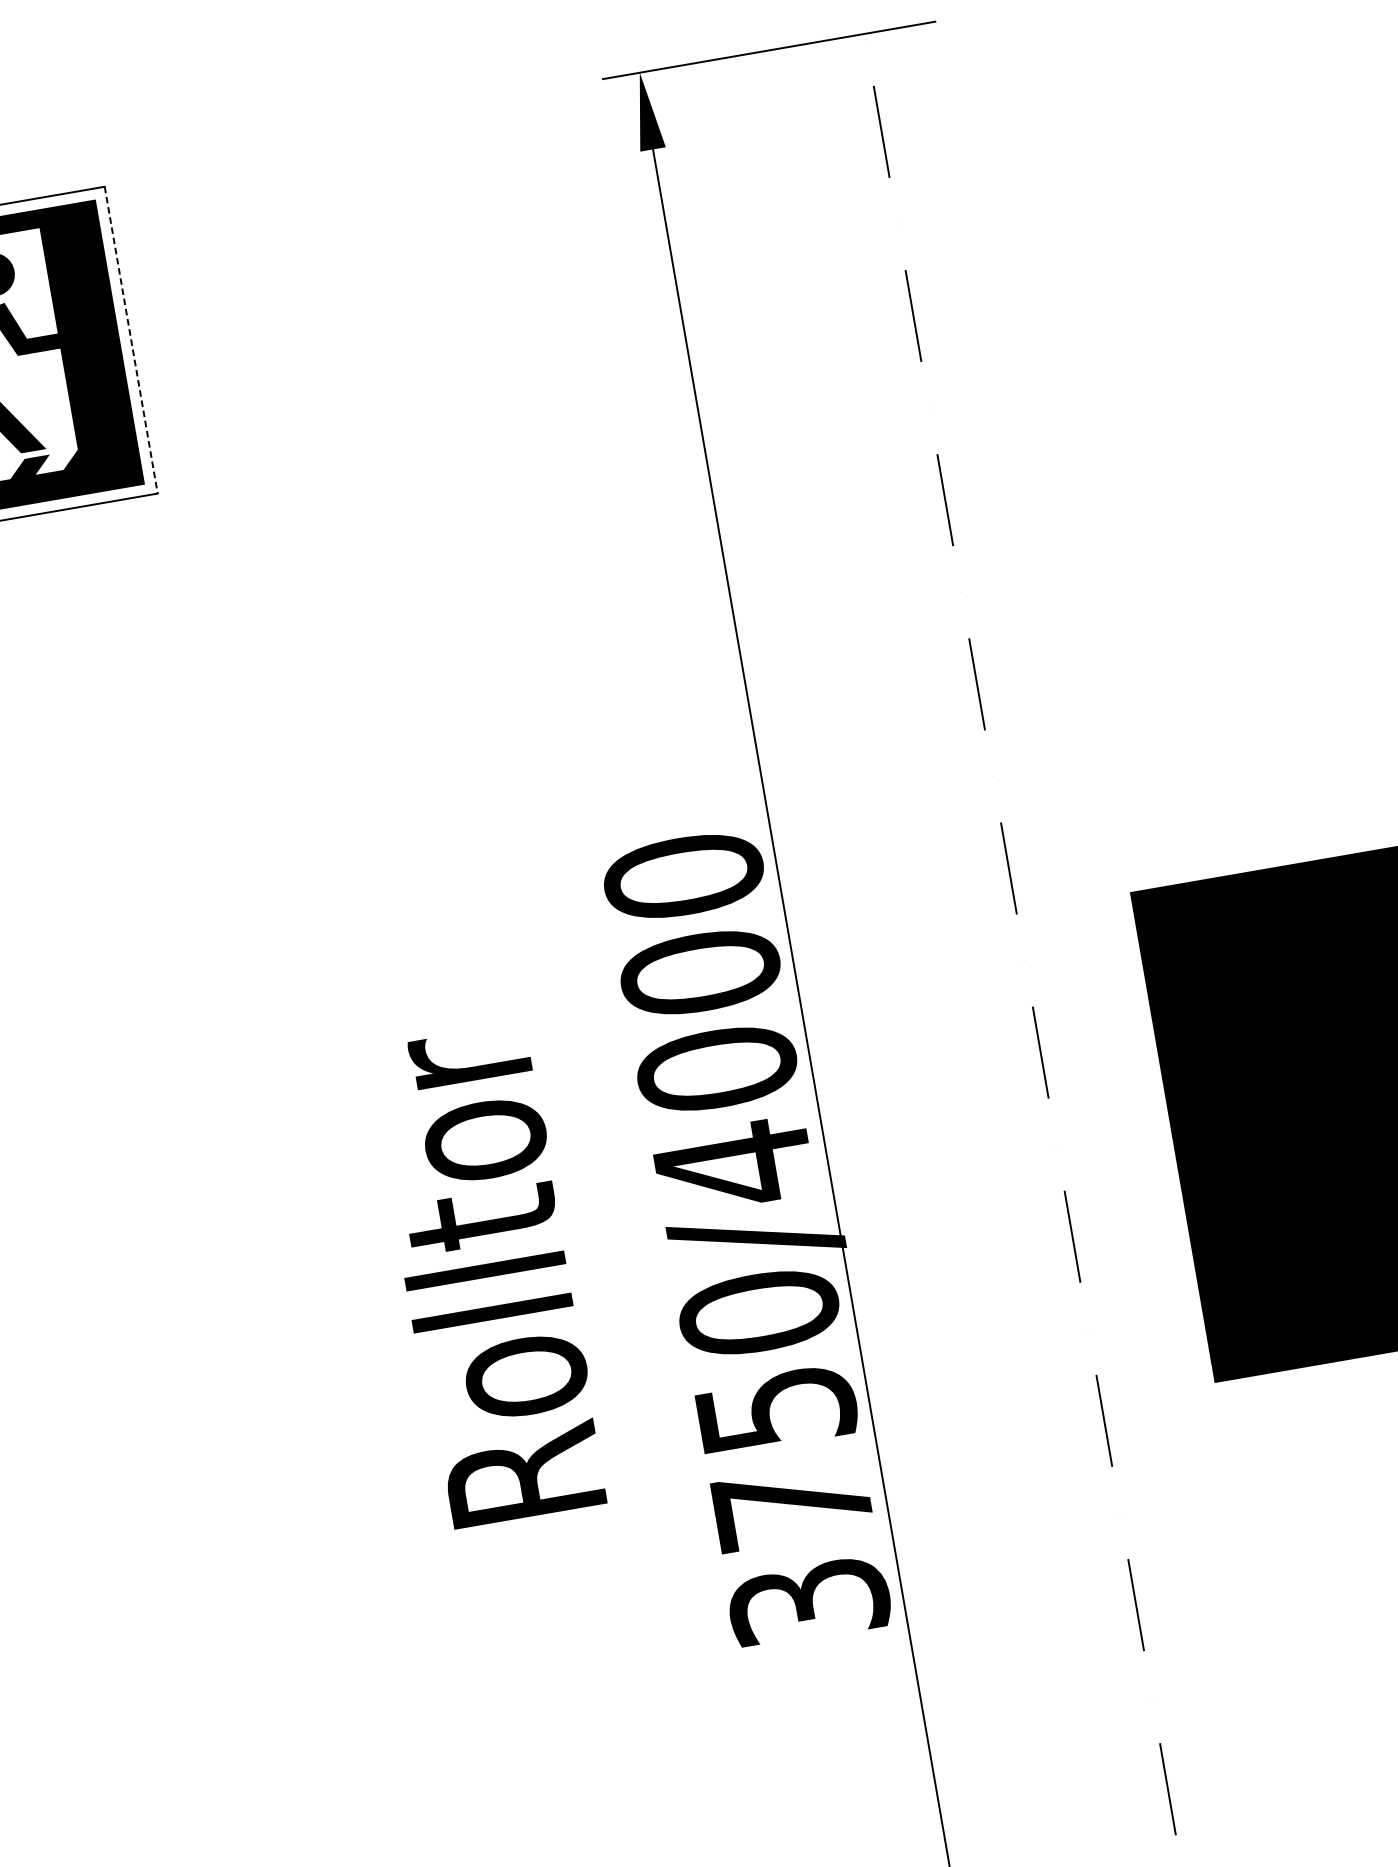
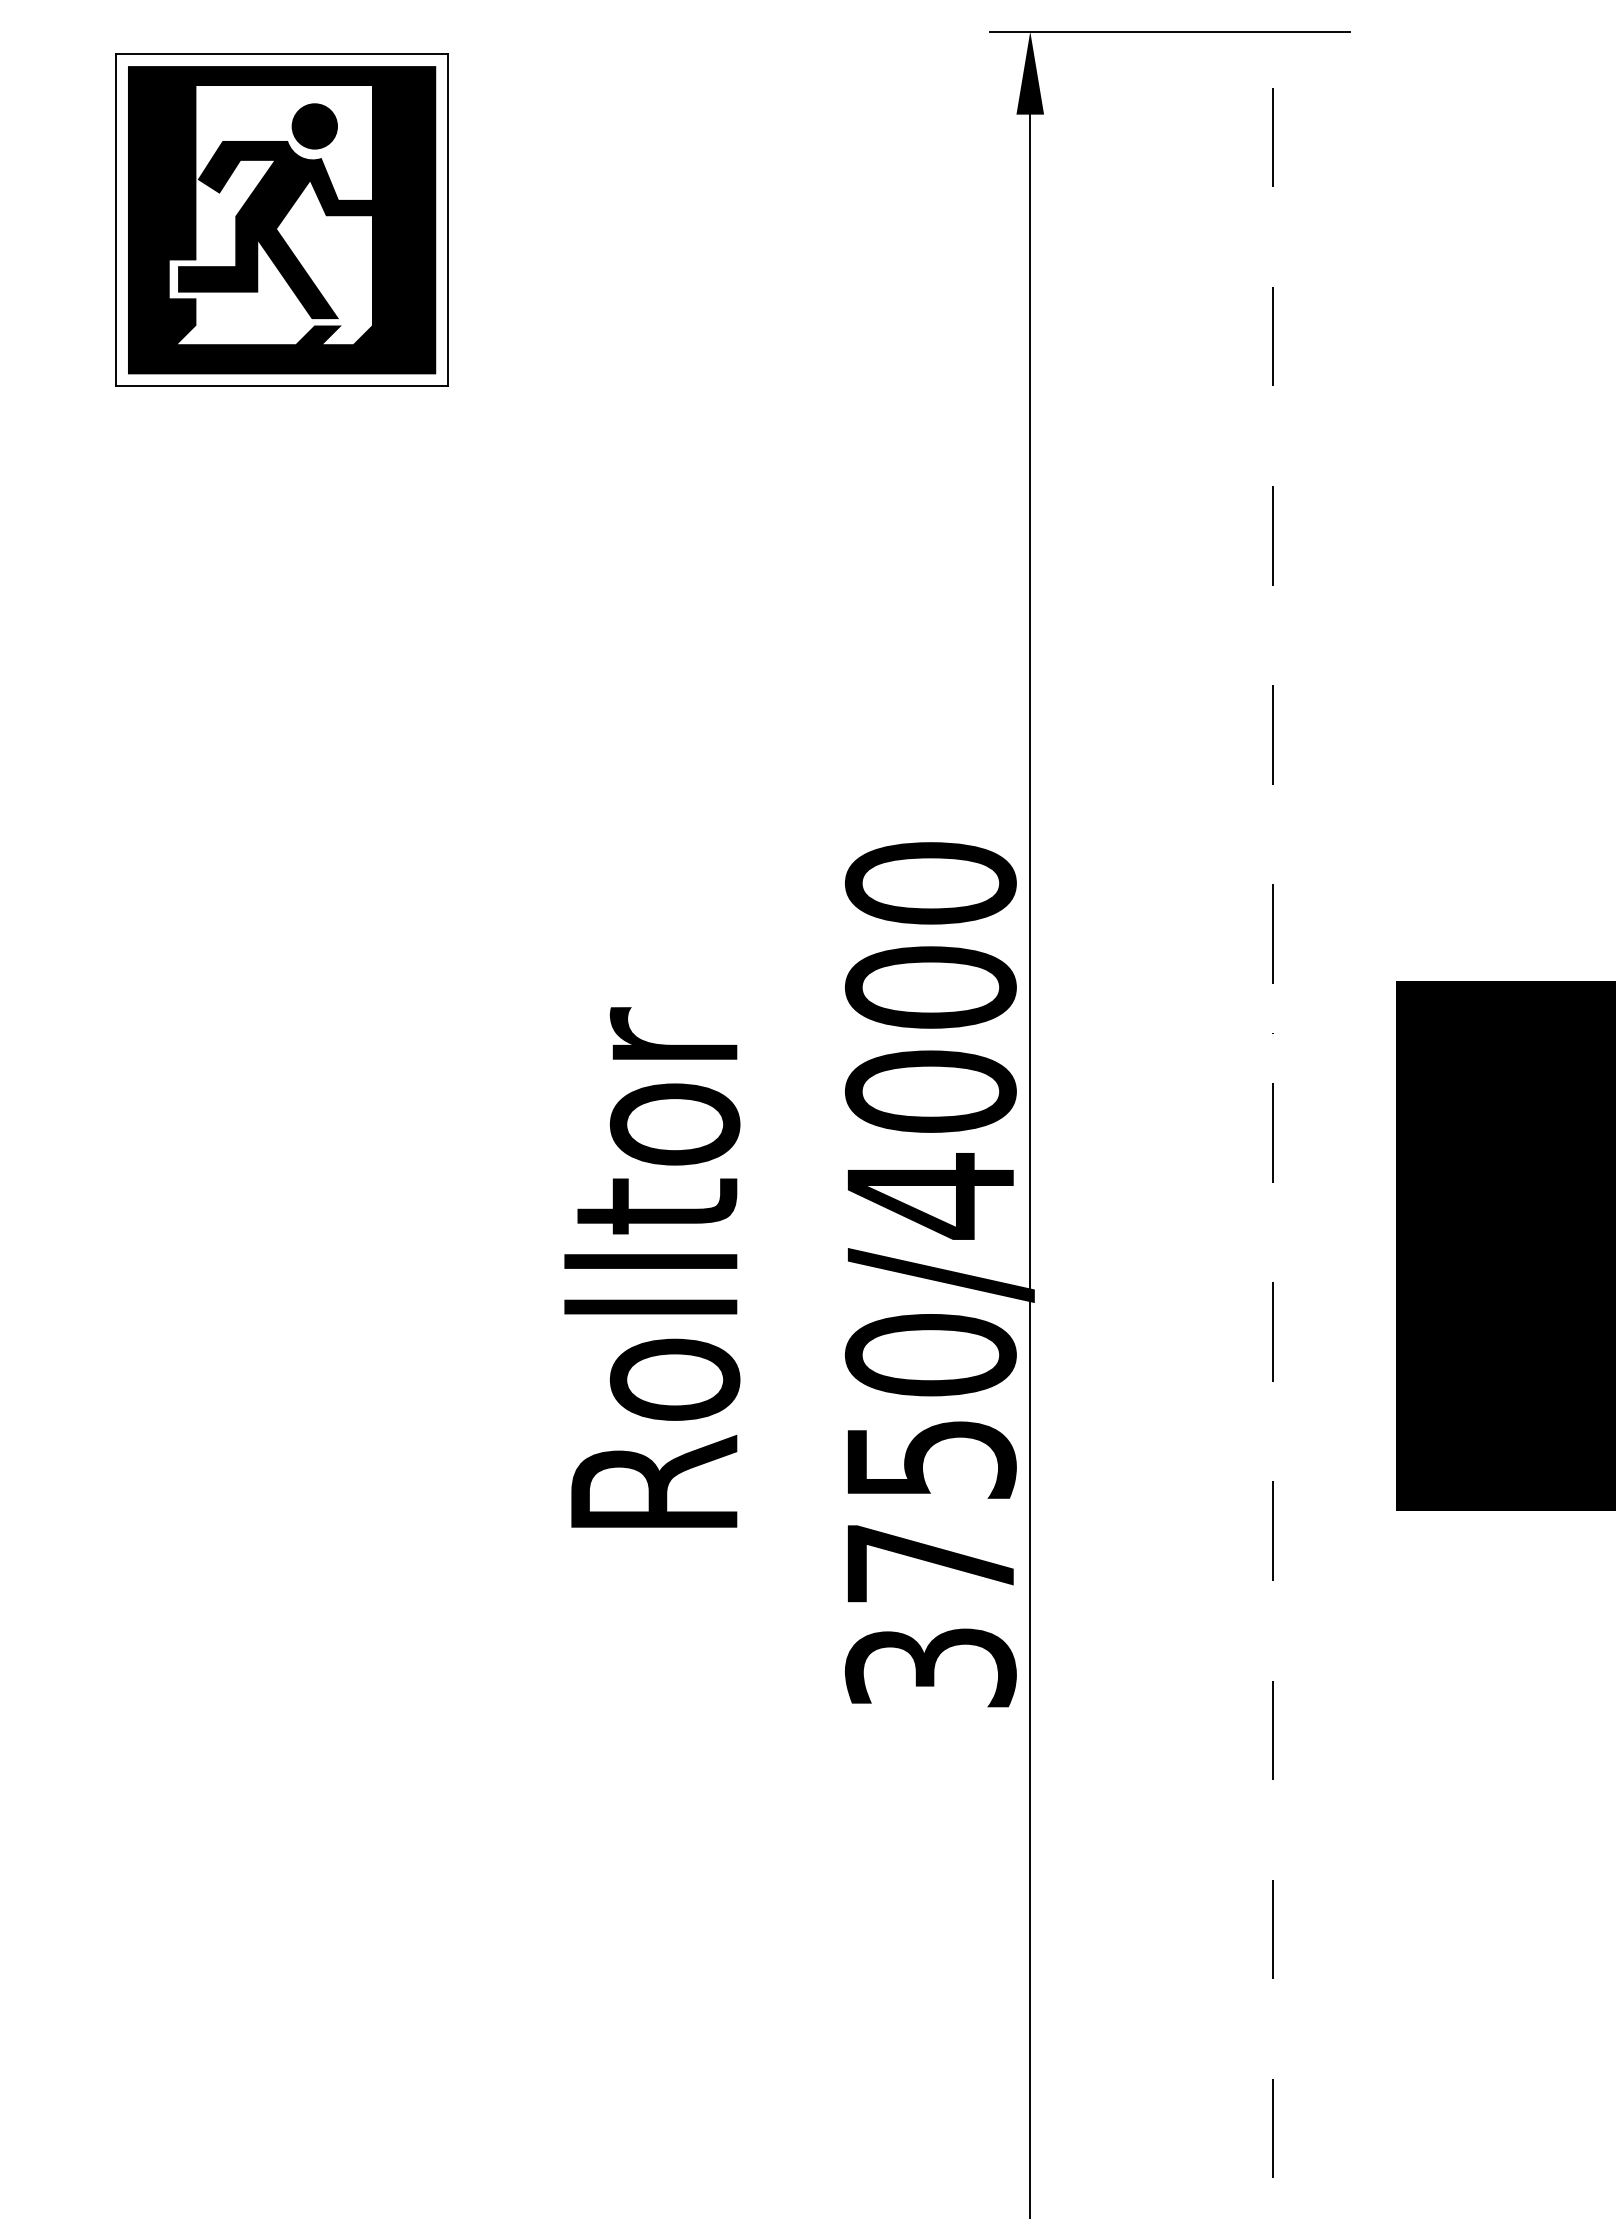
line: (130, 340) -> (447, 220), dashed -> solid

